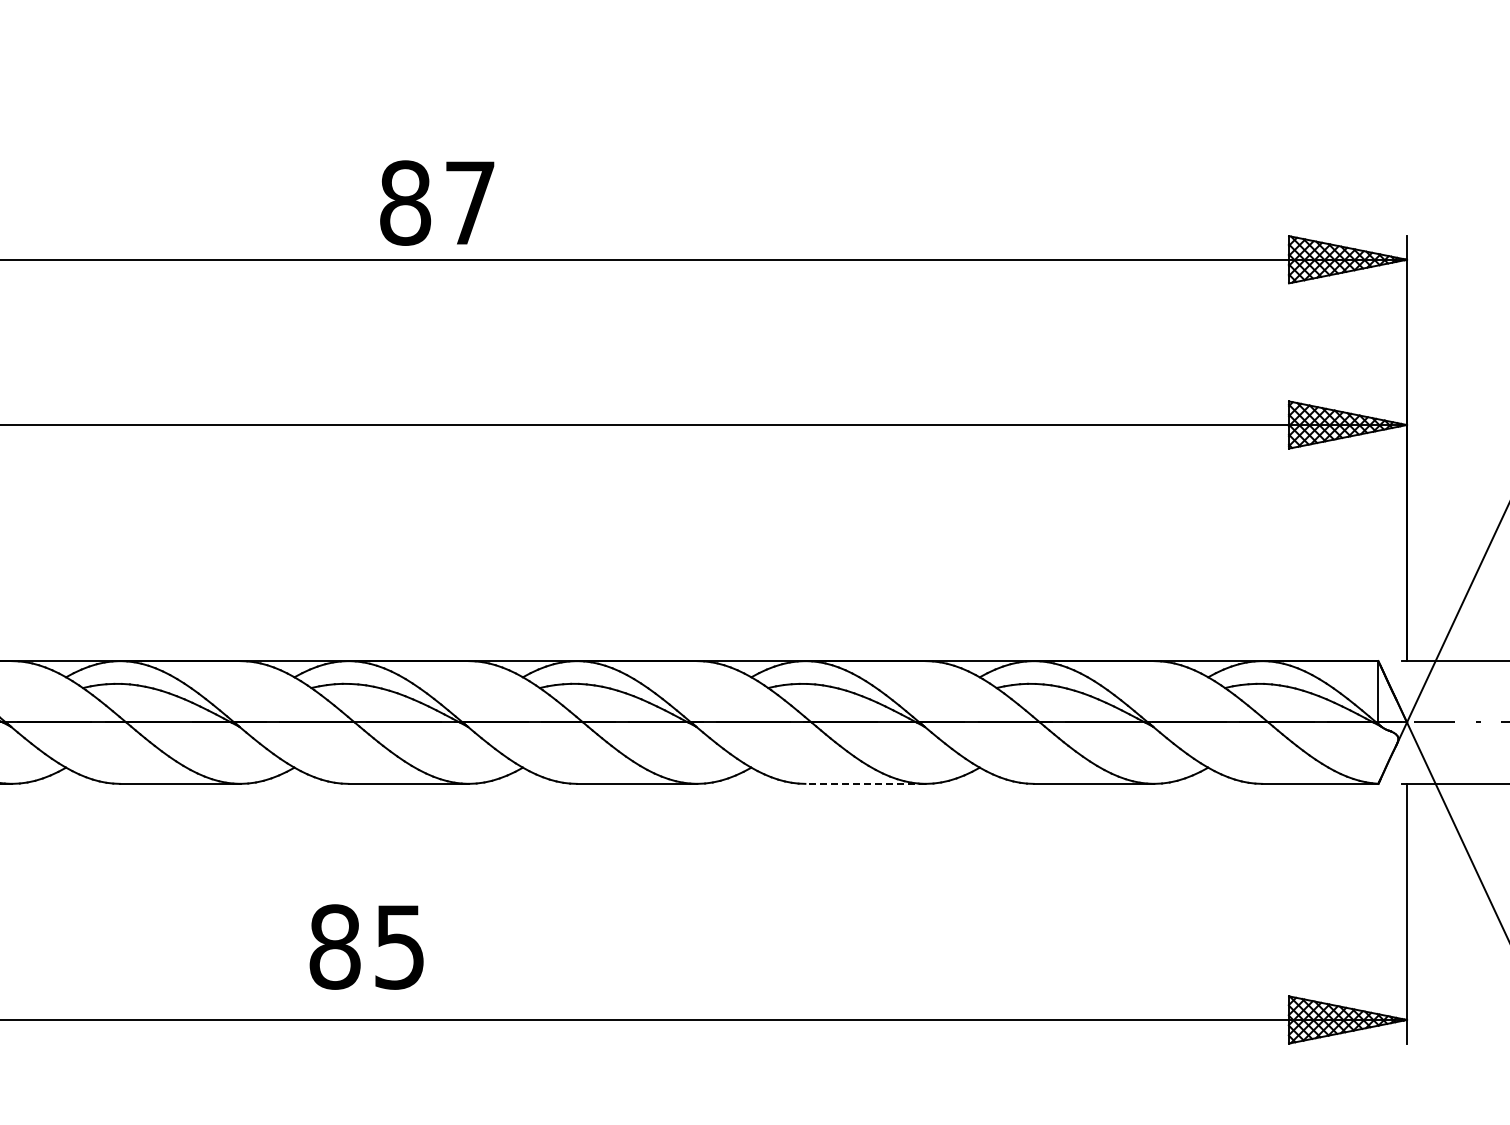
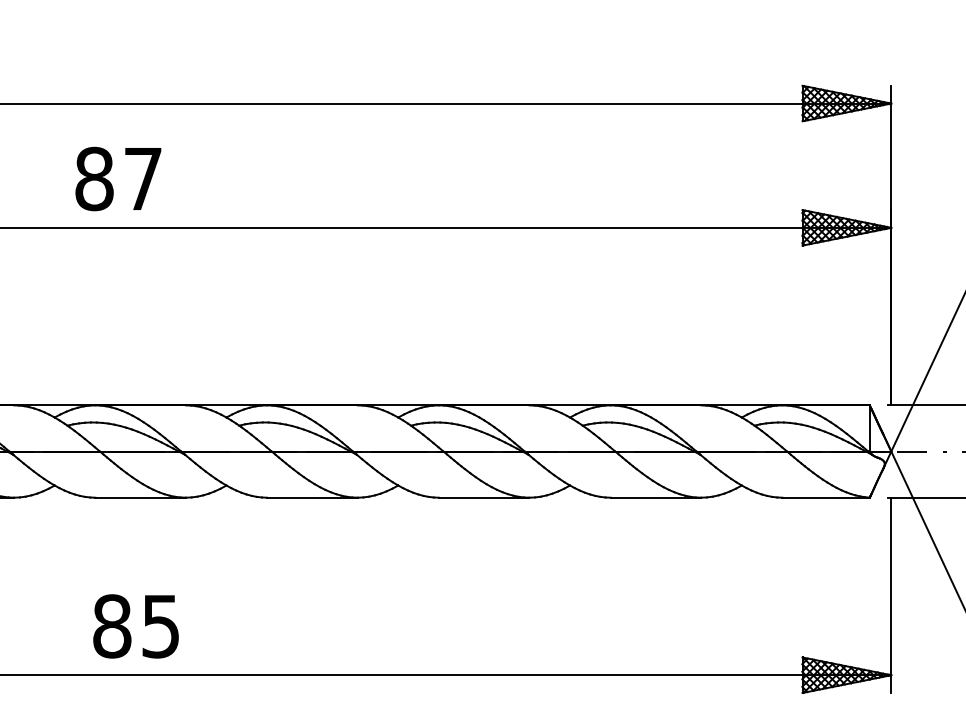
text: (437, 202) -> (118, 178), moved
line: (865, 783) -> (484, 497), dashed -> solid
text: (366, 946) -> (135, 626), moved

